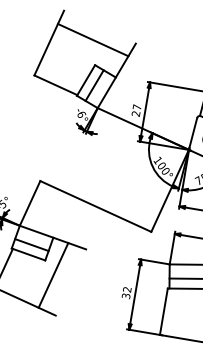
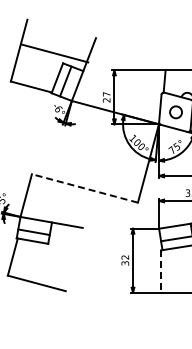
line: (92, 40) -> (54, 53), moved
line: (95, 206) -> (84, 188), solid -> dashed
line: (53, 274) -> (57, 255), removed
line: (164, 312) -> (161, 272), solid -> dashed

